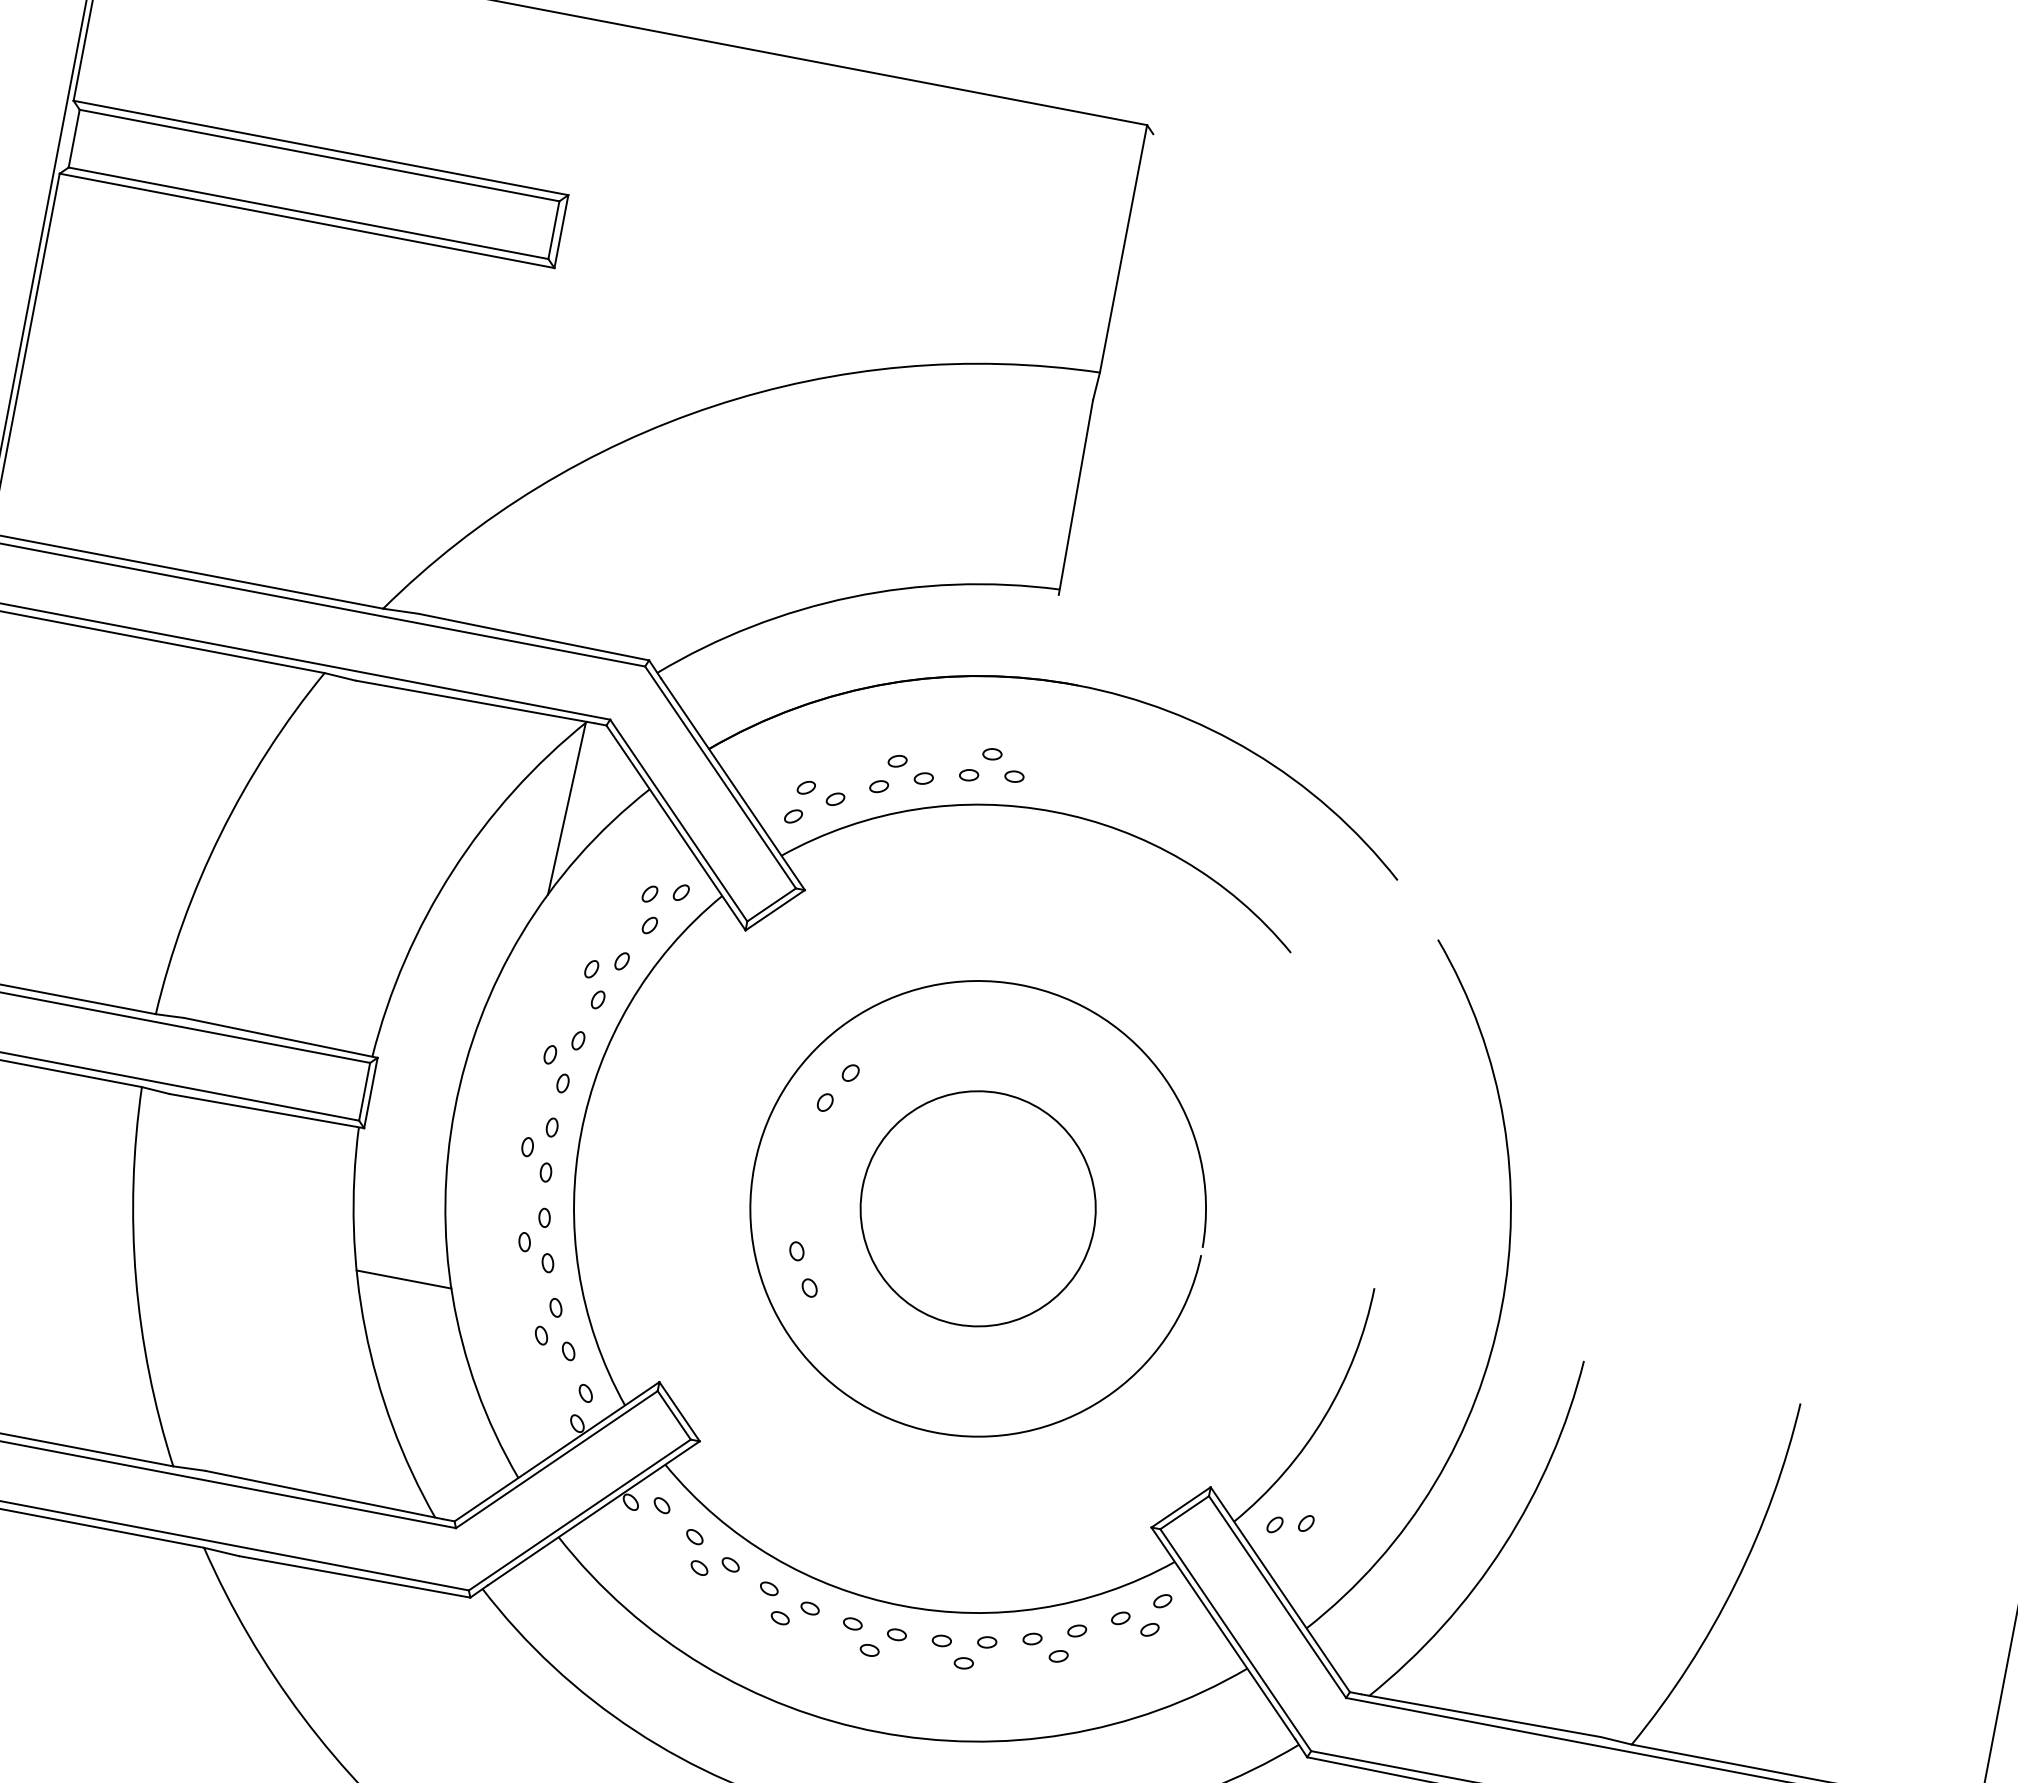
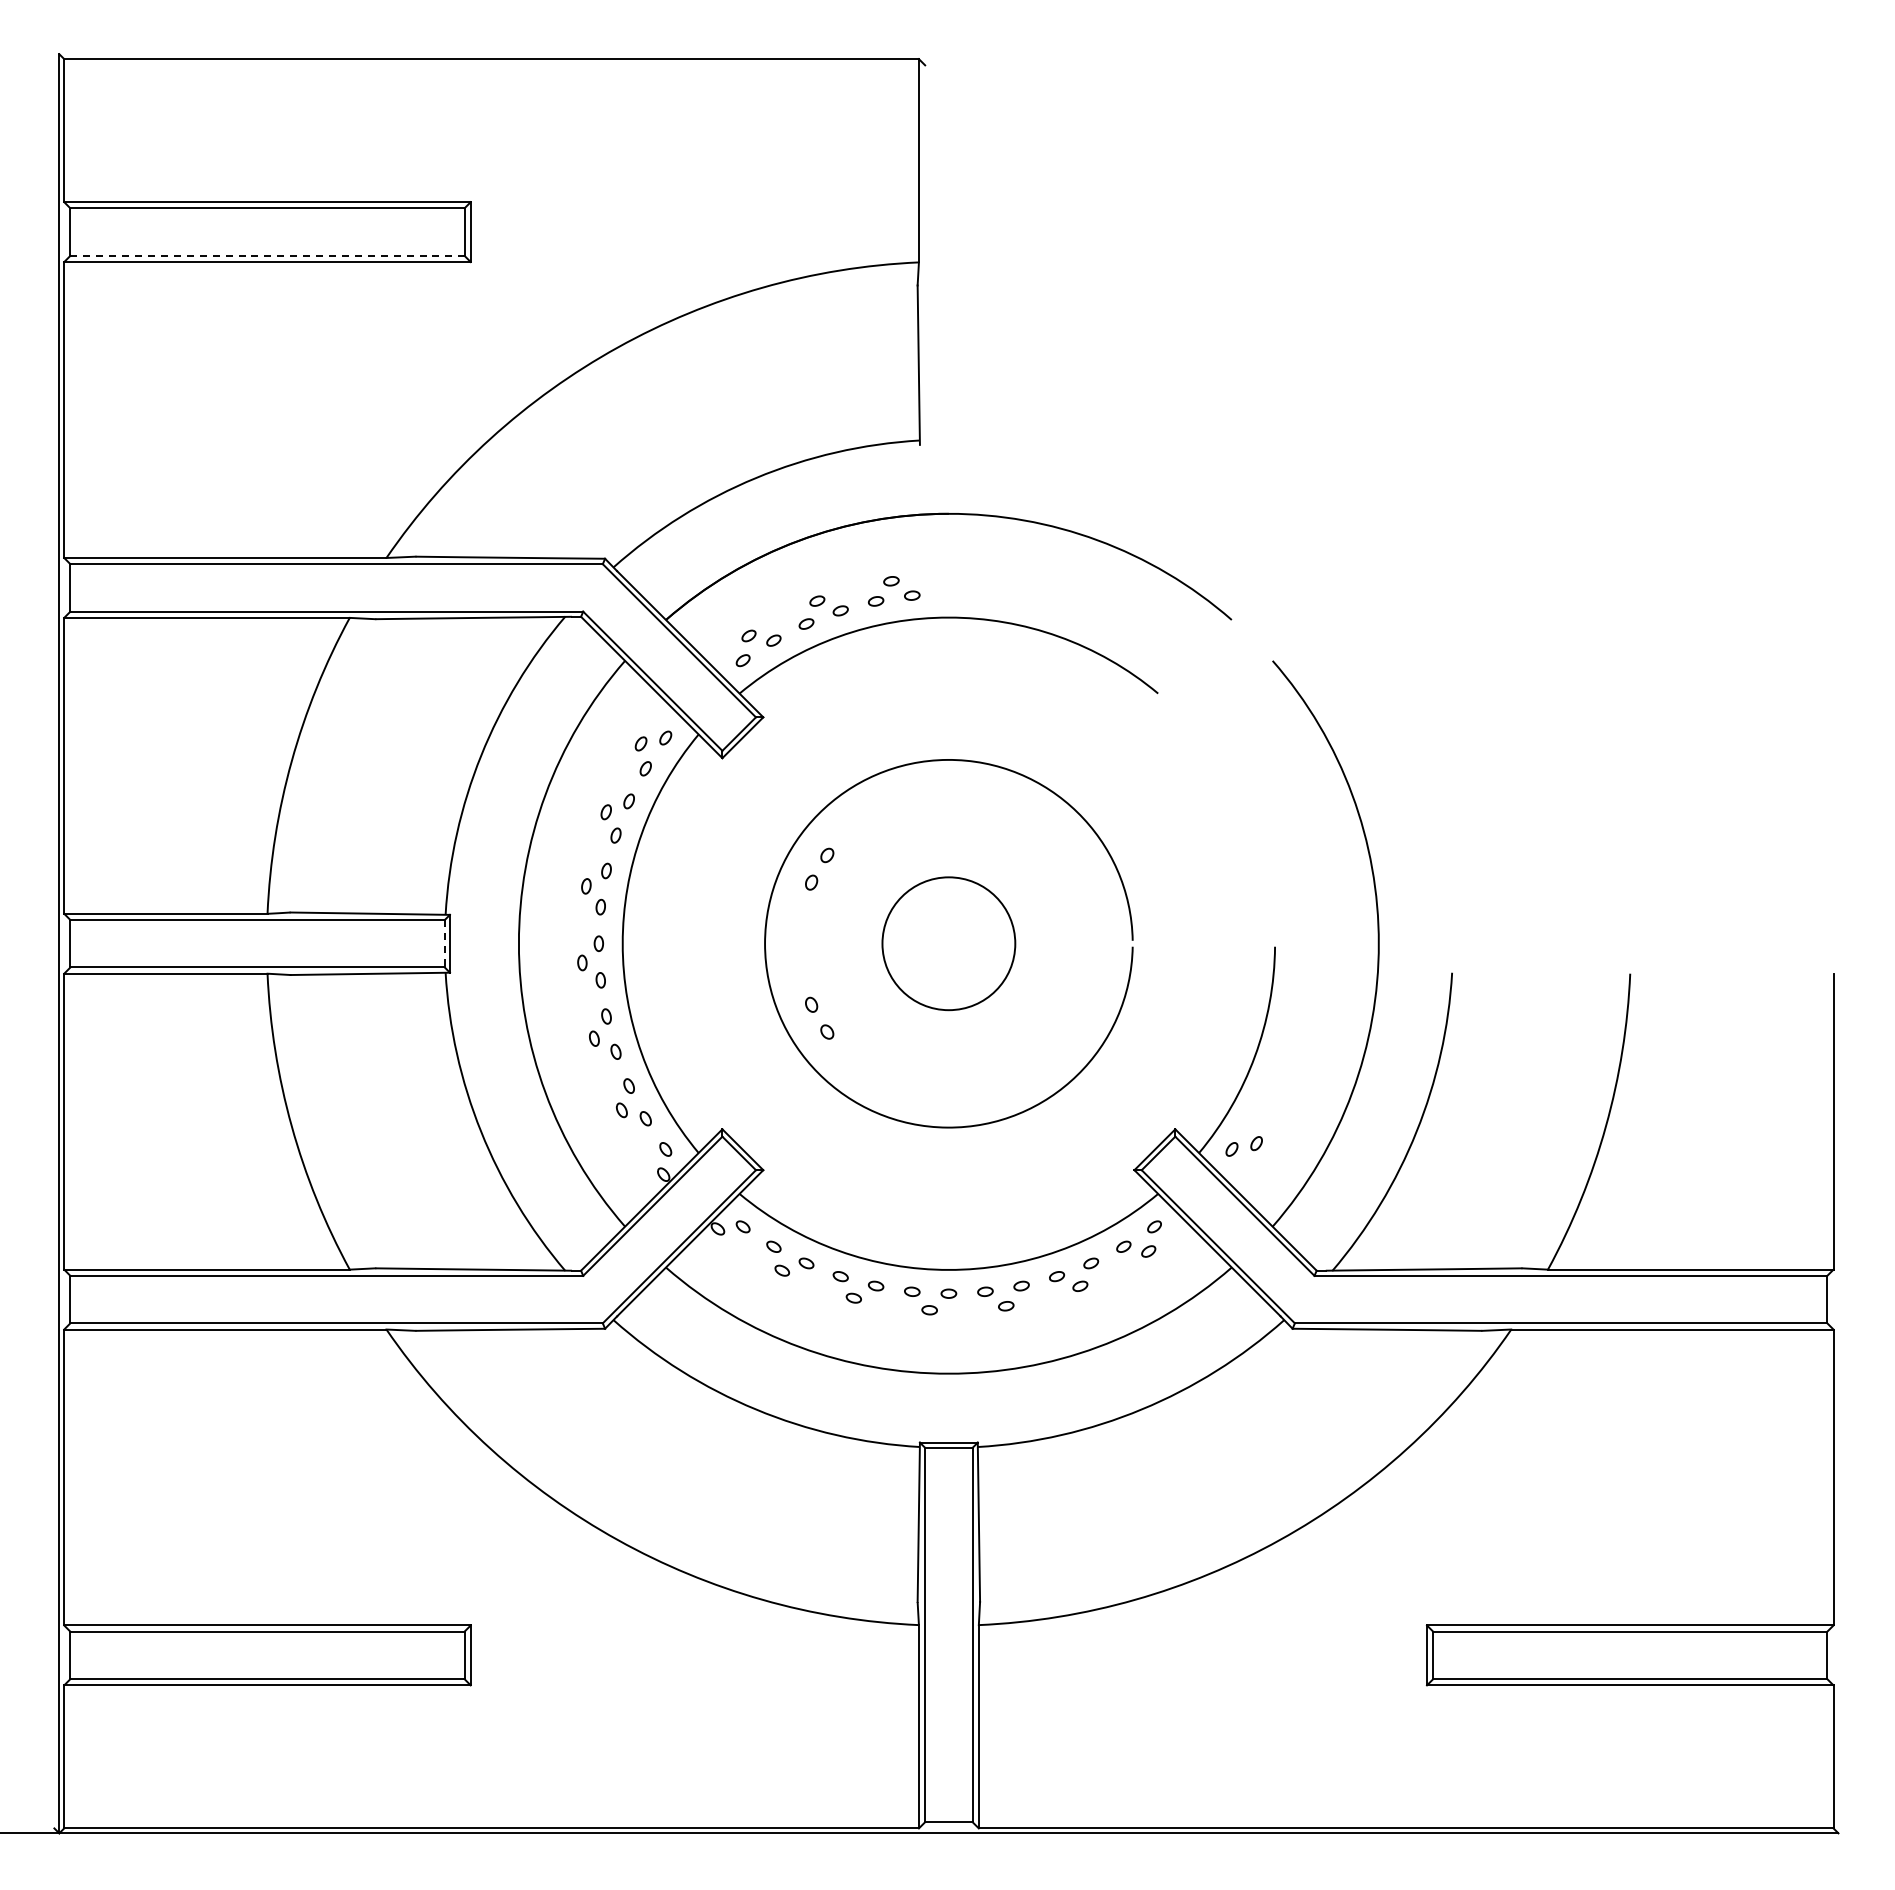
line: (308, 212) -> (267, 255), solid -> dashed
line: (567, 808) -> (562, 688), removed
line: (364, 1091) -> (444, 943), solid -> dashed
circle: (977, 1208) -> (948, 943), size x0.7
line: (404, 1279) -> (504, 1086), removed

